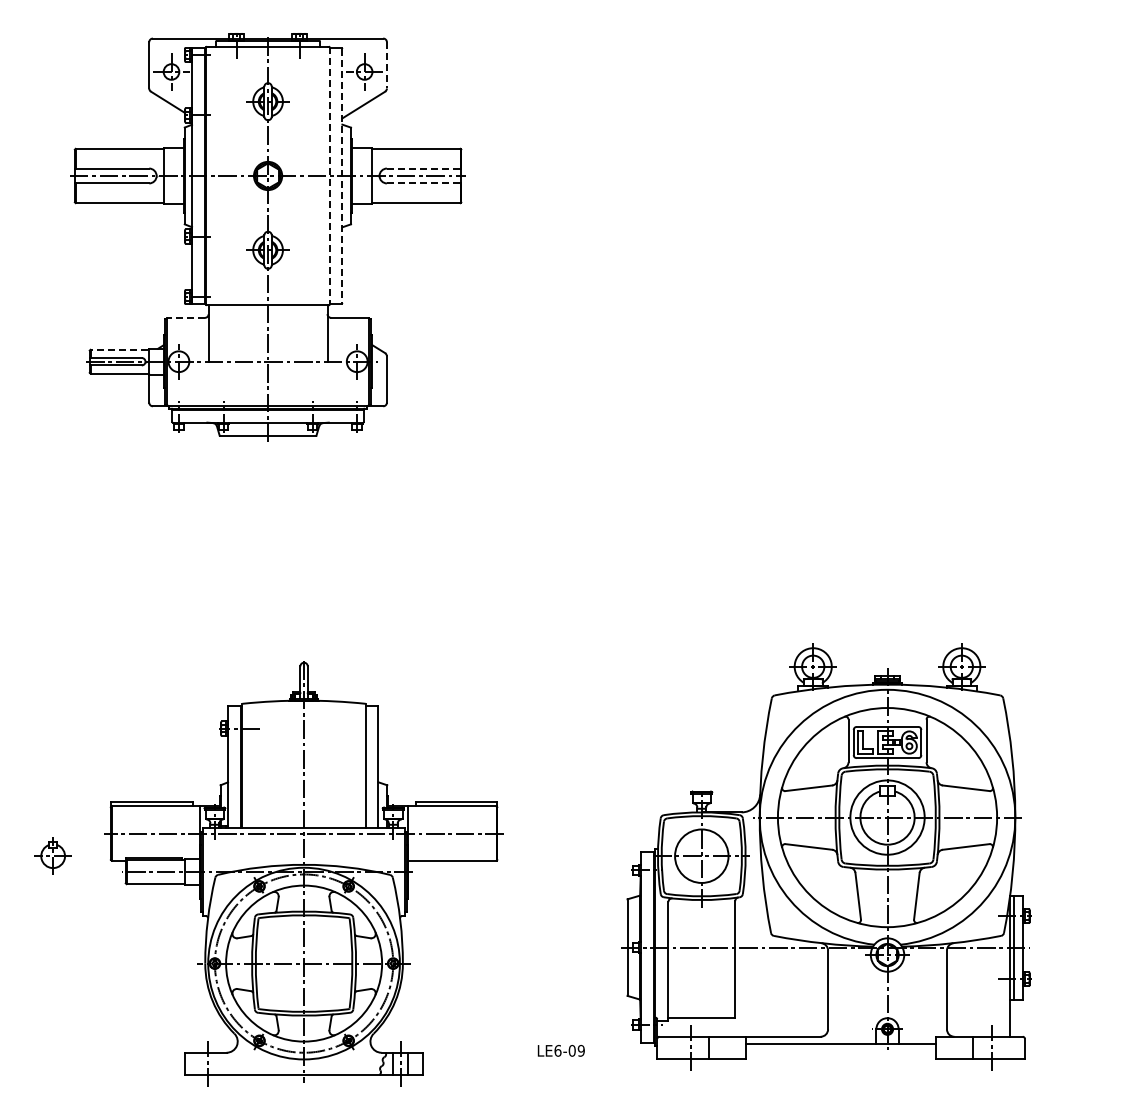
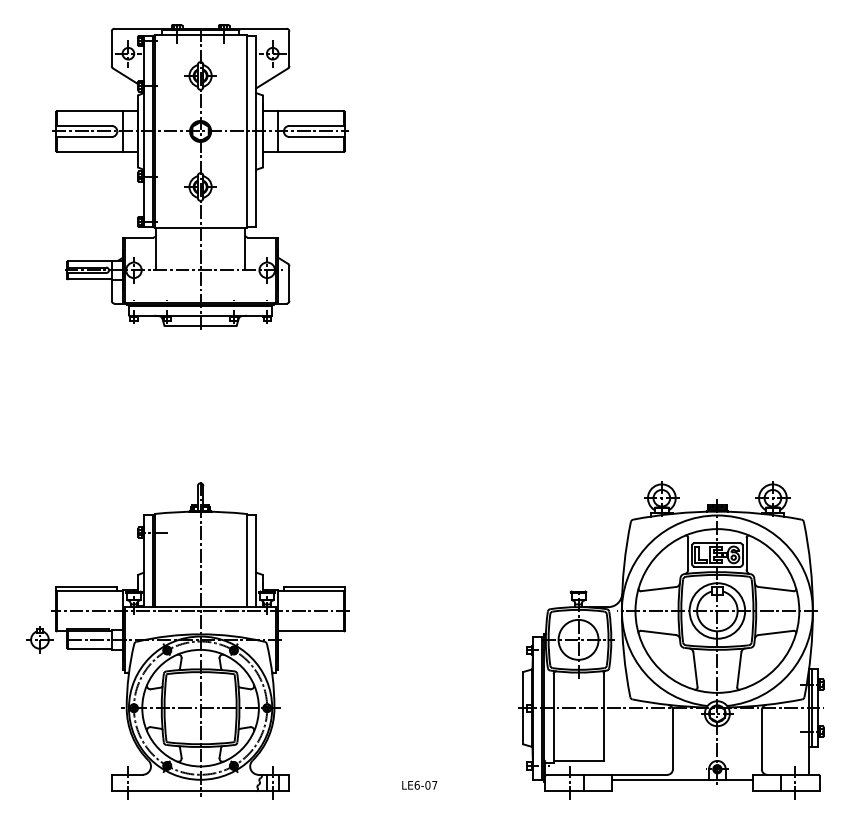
line: (386, 65) -> (289, 48), dashed -> solid
line: (424, 168) -> (317, 125), dashed -> solid
line: (329, 176) -> (246, 131), dashed -> solid
line: (342, 176) -> (256, 131), dashed -> solid
line: (424, 183) -> (317, 137), dashed -> solid
line: (185, 317) -> (138, 237), dashed -> solid
line: (119, 349) -> (89, 261), dashed -> solid
part: (826, 856) -> (671, 640), moved
part: (303, 873) -> (200, 640), moved
text: (580, 1050) -> (434, 785), LE6-09 -> LE6-07

